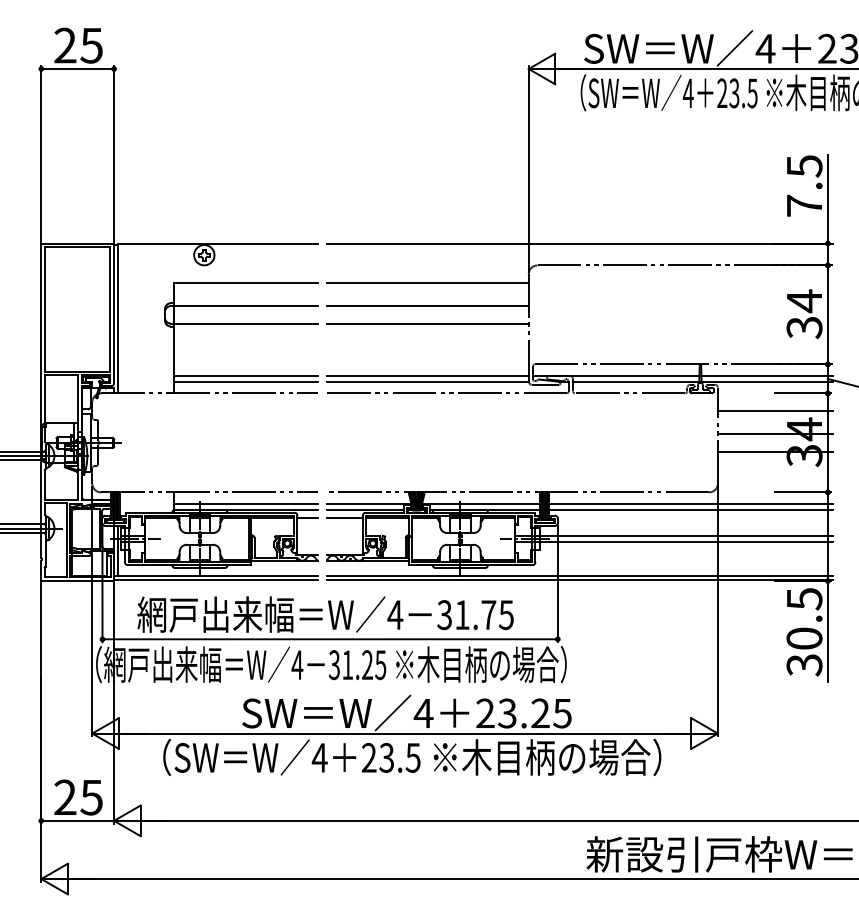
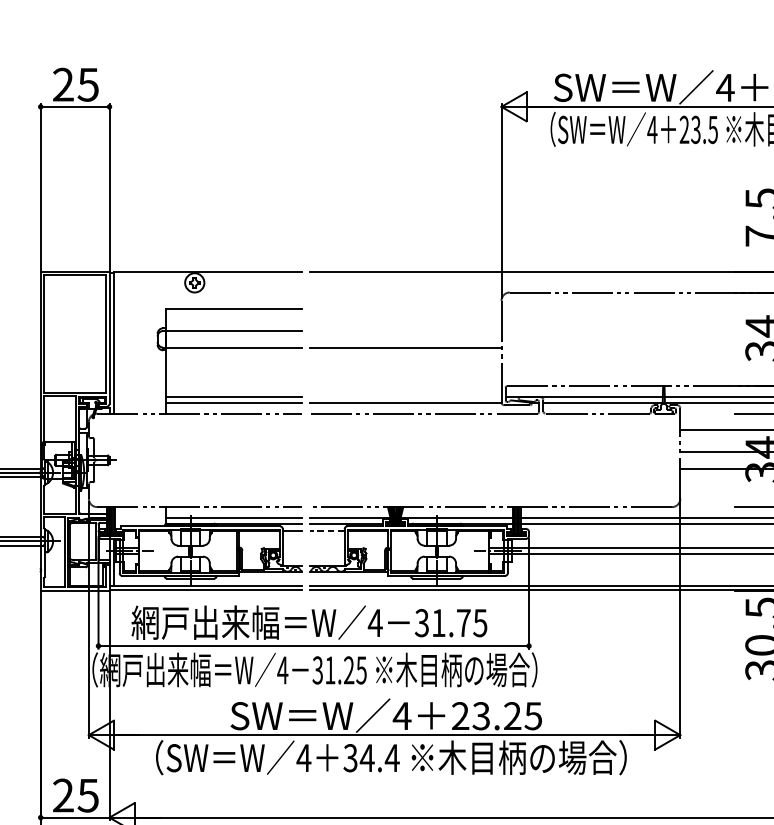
line: (427, 282) -> (405, 308), removed
line: (427, 306) -> (405, 331), removed
line: (427, 375) -> (405, 396), removed
line: (344, 517) -> (327, 530), solid -> dashed
text: (391, 757) -> (371, 757), 23.5 -> 34.4

